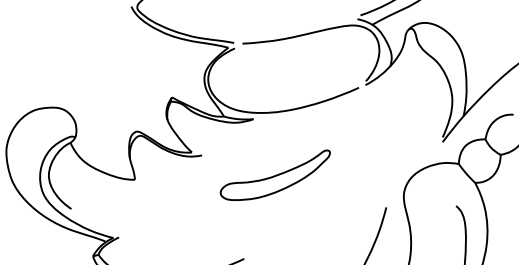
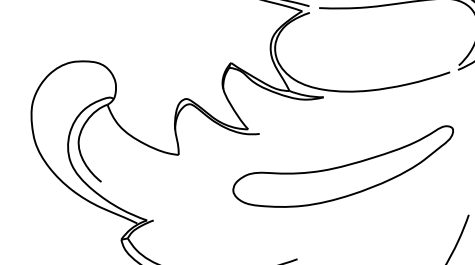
part: (275, 175) -> (343, 165), size x1.67

